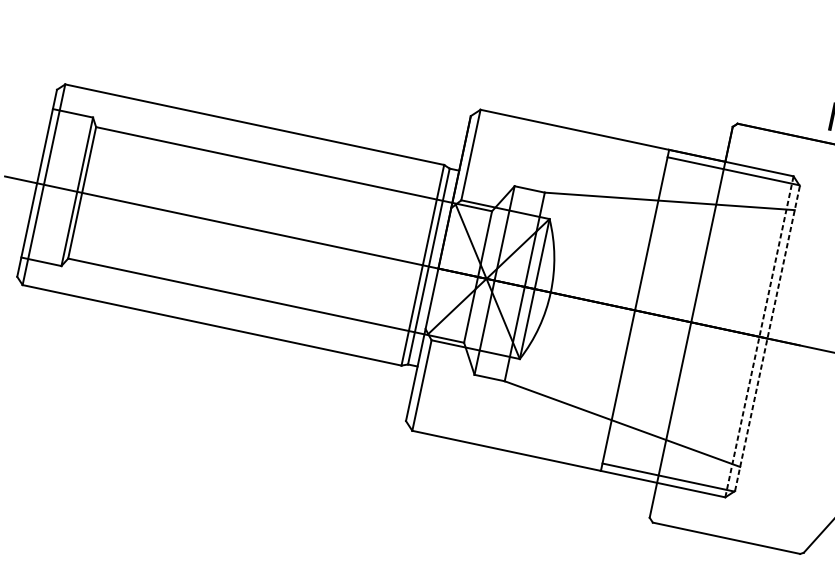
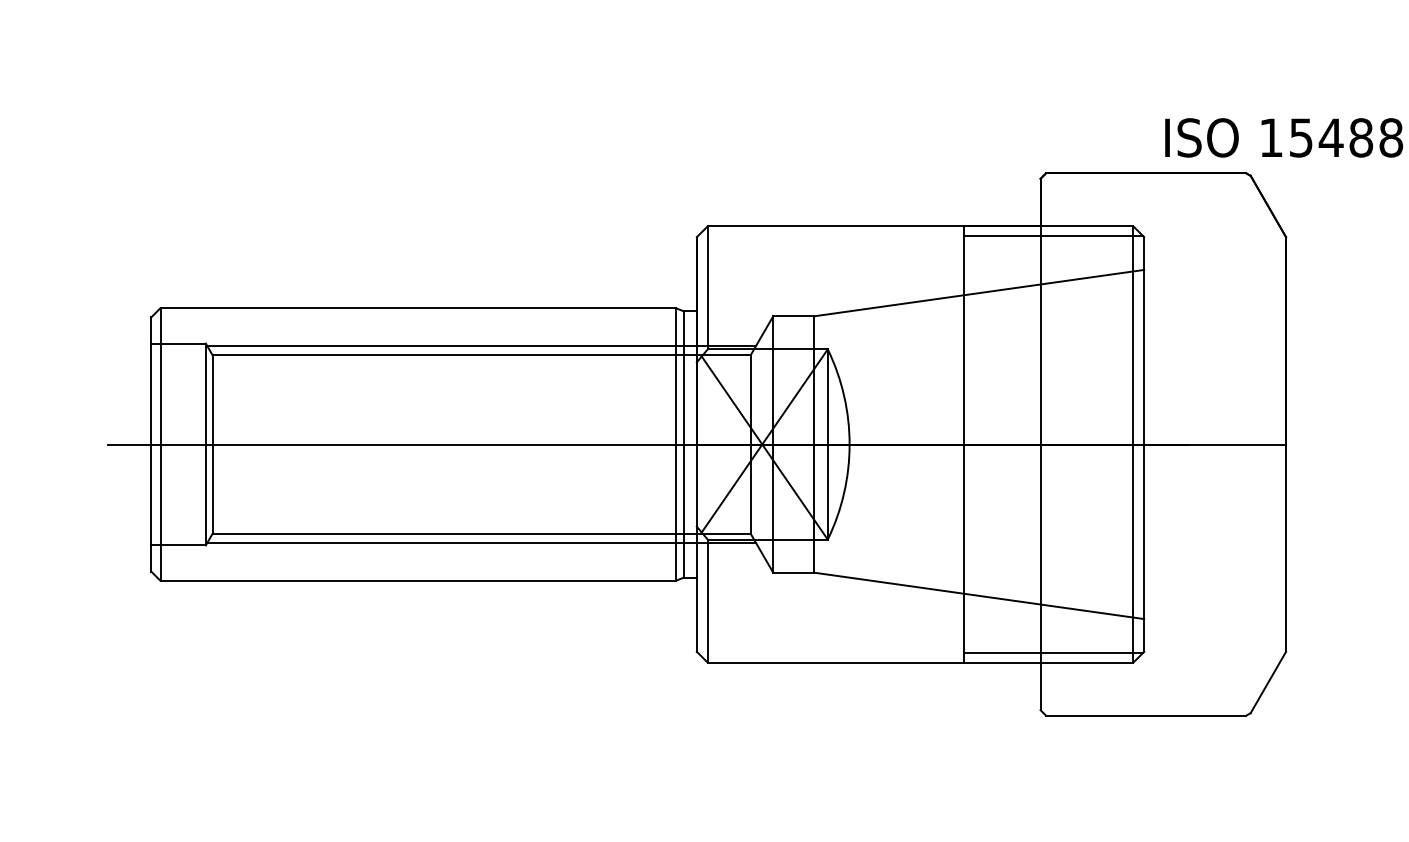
line: (295, 162) -> (481, 346), added
line: (264, 307) -> (481, 542), added
line: (759, 336) -> (1133, 444), dashed -> solid
line: (767, 338) -> (1144, 444), dashed -> solid

